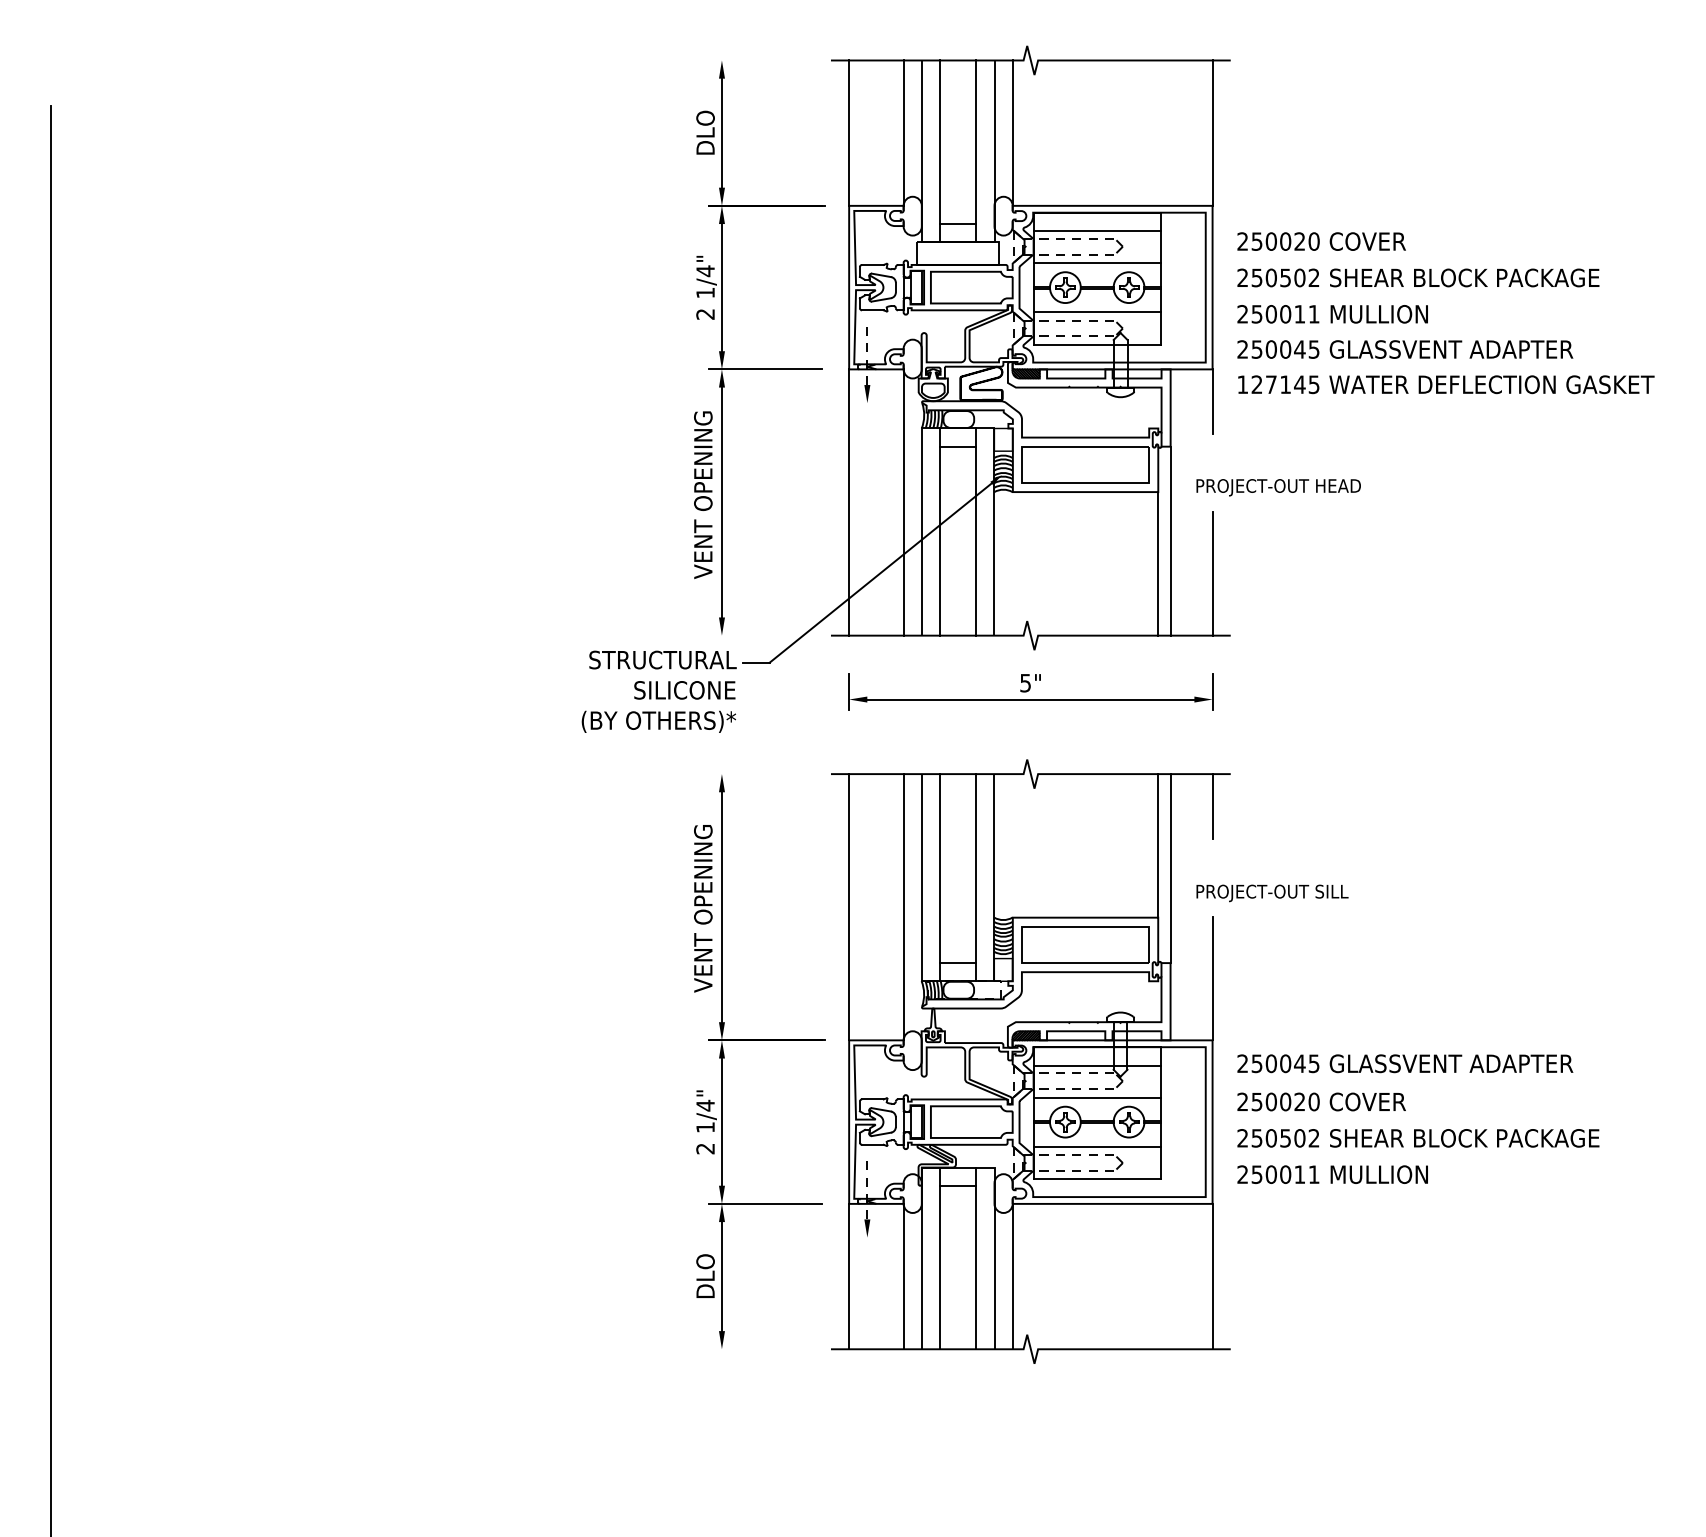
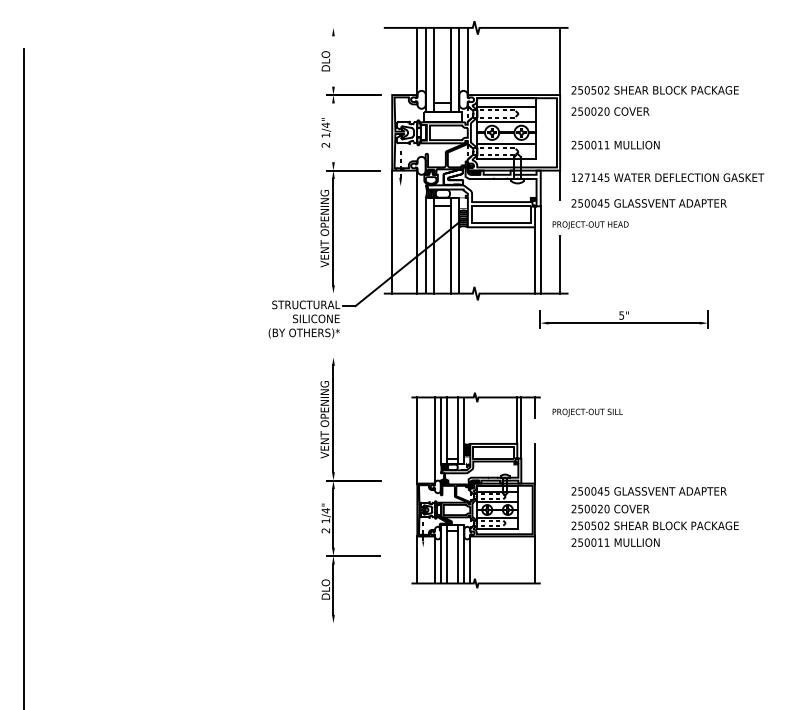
line: (722, 133) -> (333, 61), removed
line: (849, 133) -> (392, 61), removed
text: (1416, 278) -> (654, 90), moved
line: (722, 286) -> (333, 132), removed
text: (1403, 349) -> (648, 203), moved
part: (1029, 691) -> (623, 319), moved
part: (1029, 1061) -> (475, 490), size x0.7

